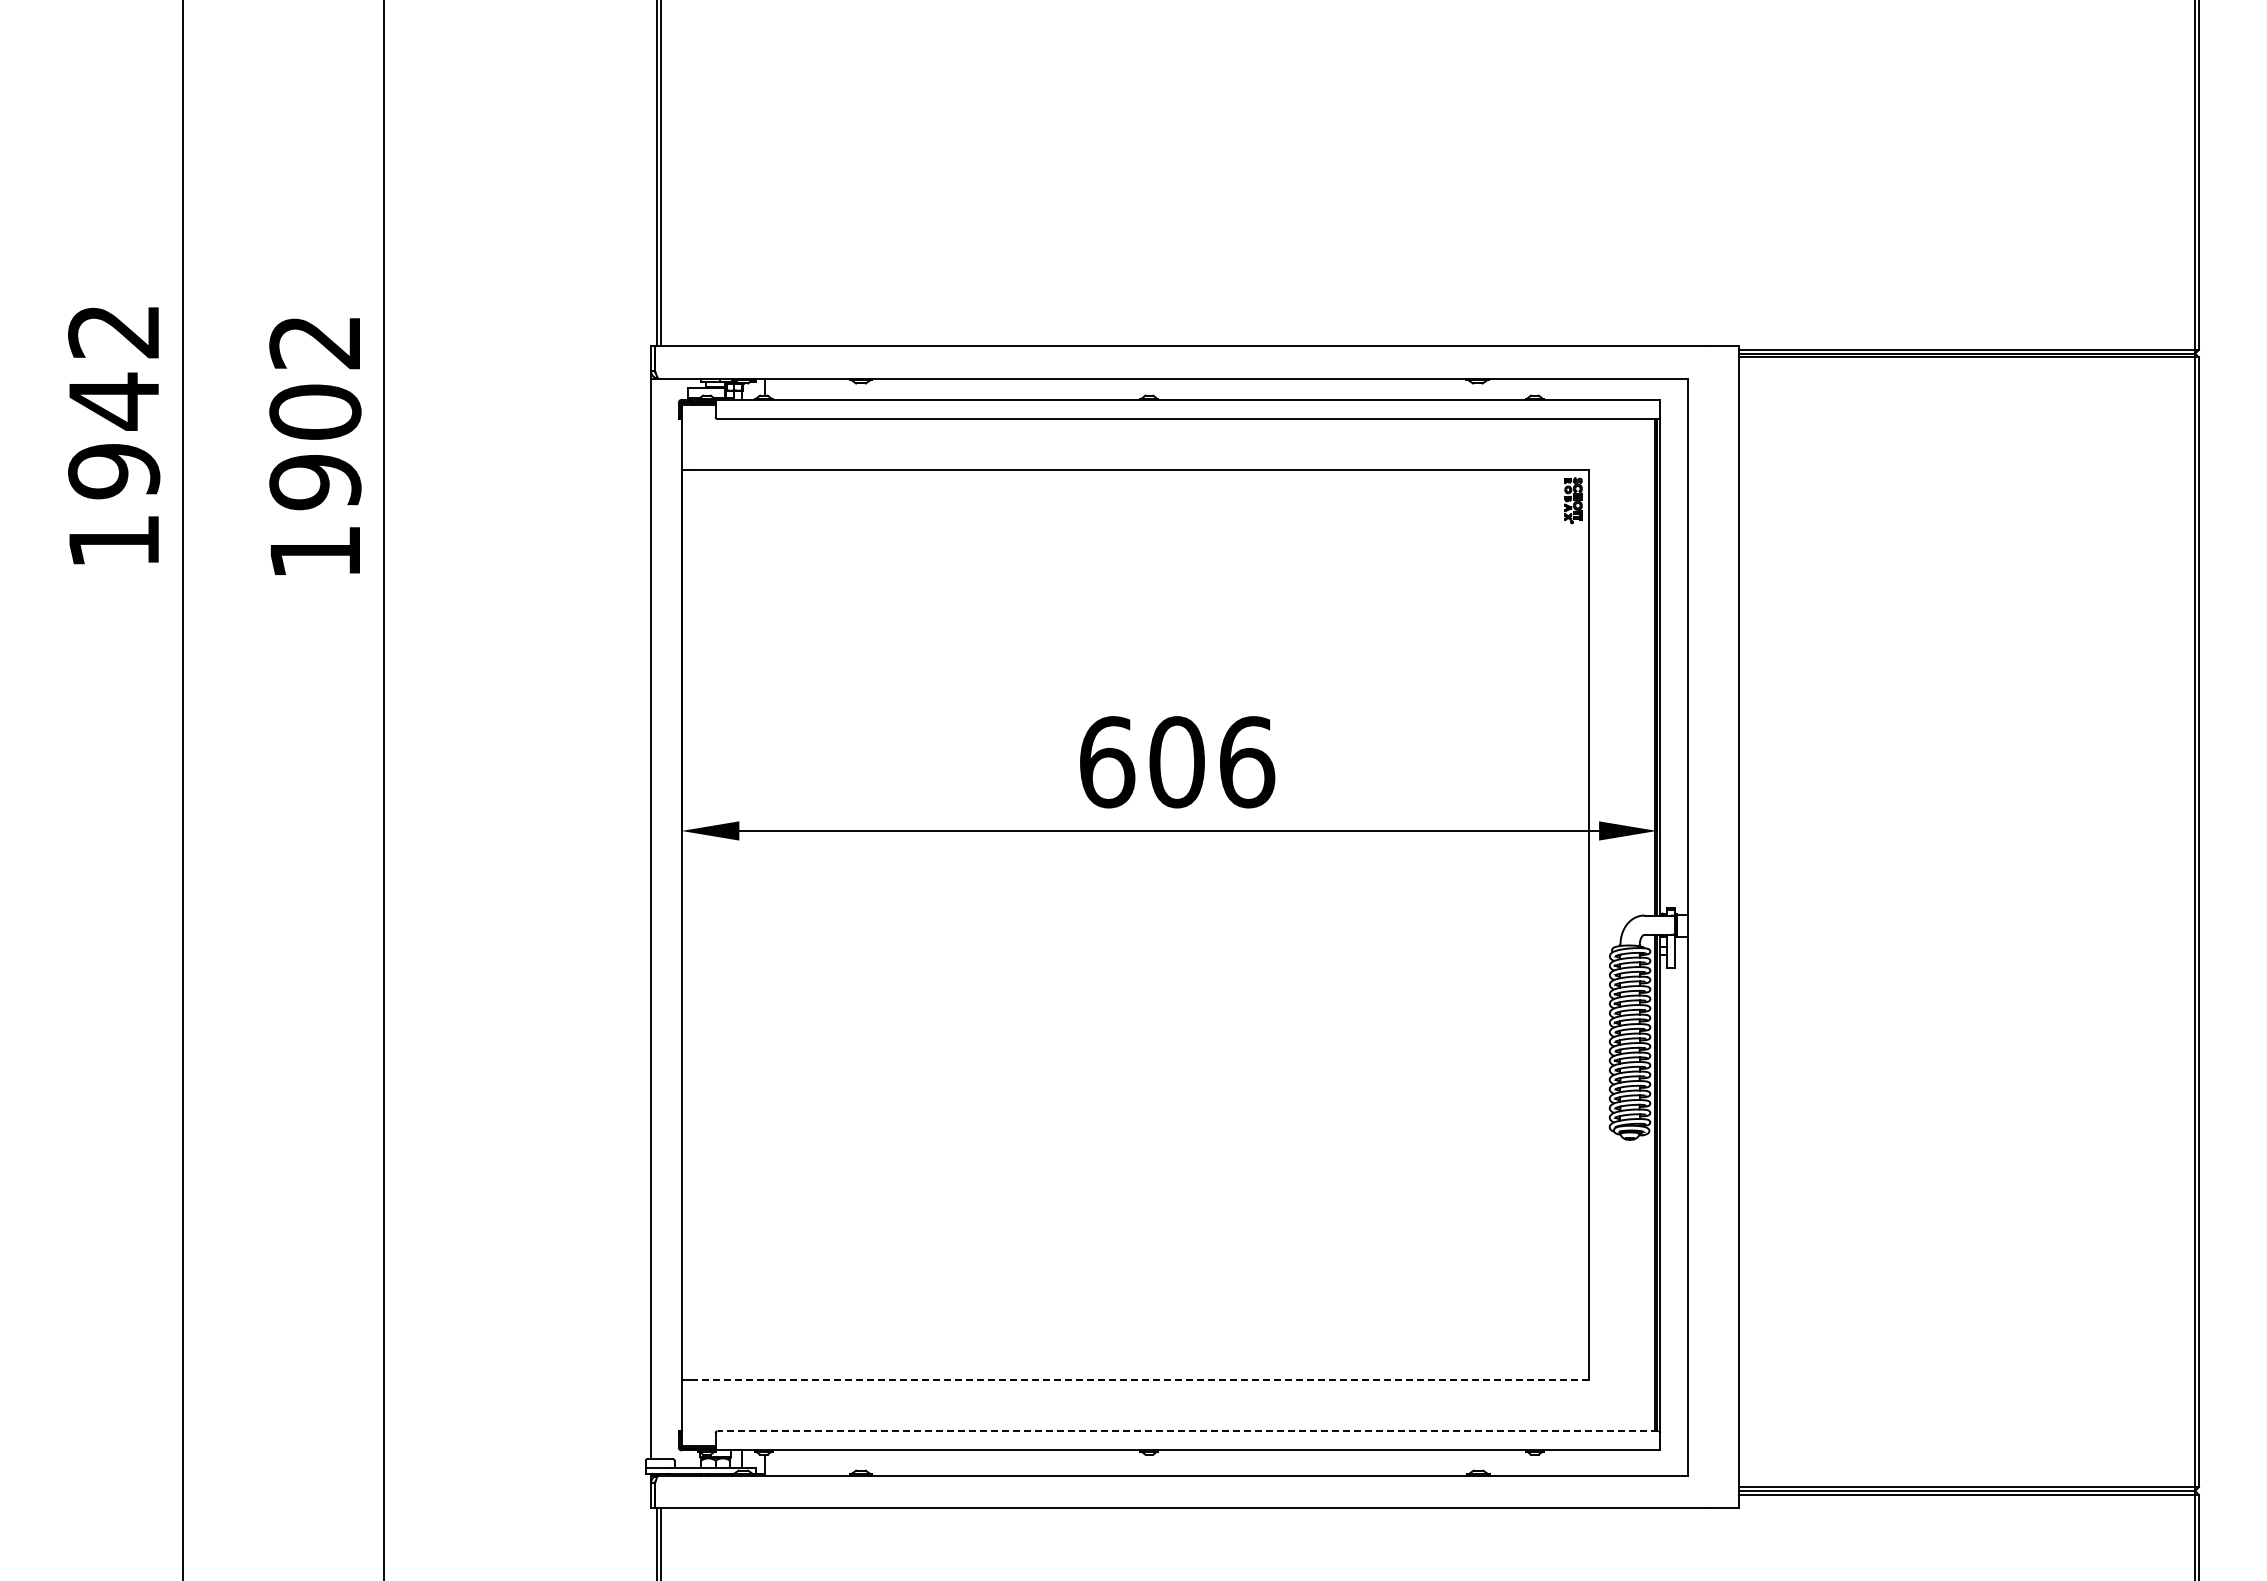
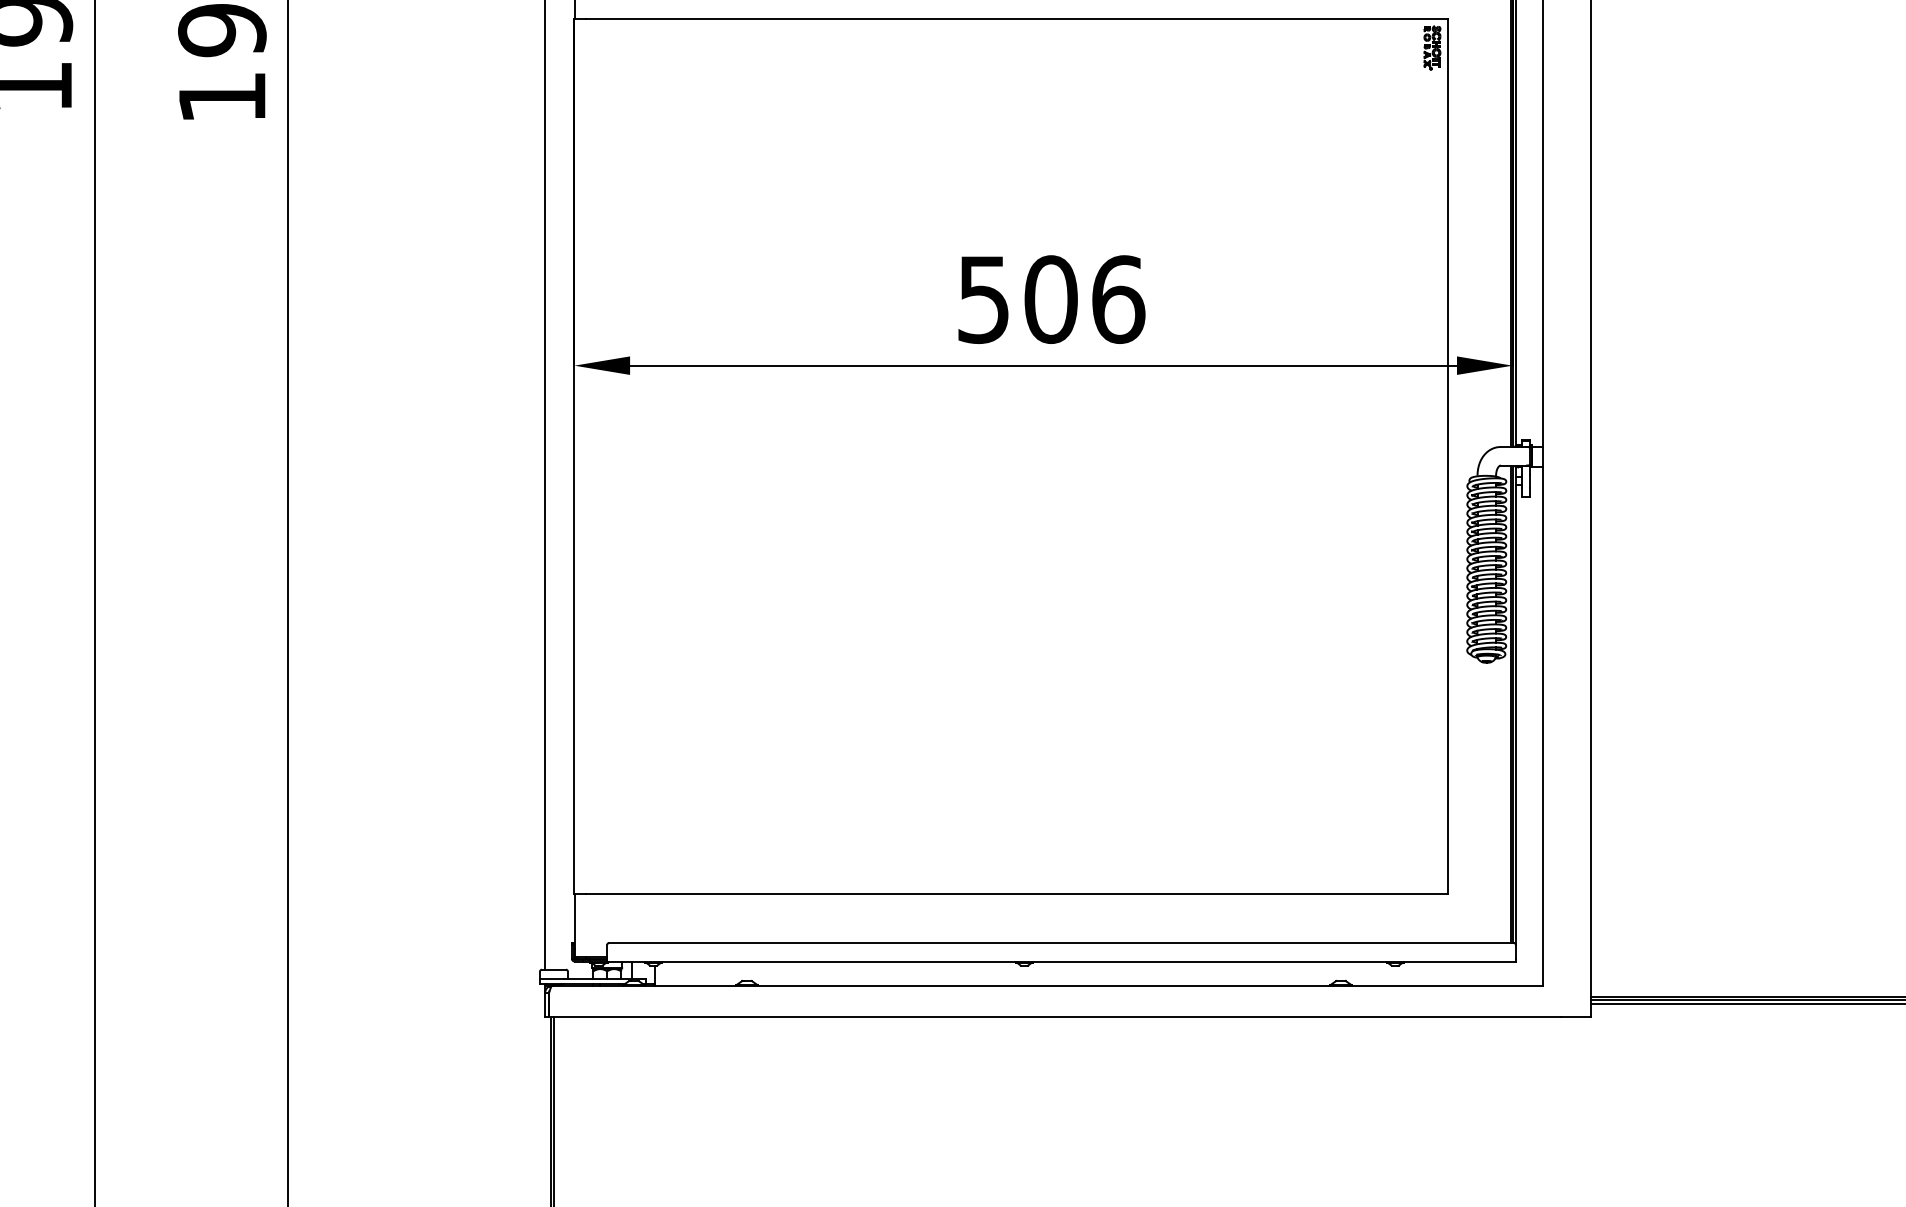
text: (1107, 762) -> (984, 299), 606 -> 506
line: (1140, 1380) -> (1015, 894), dashed -> solid
line: (1187, 1431) -> (1061, 943), dashed -> solid

